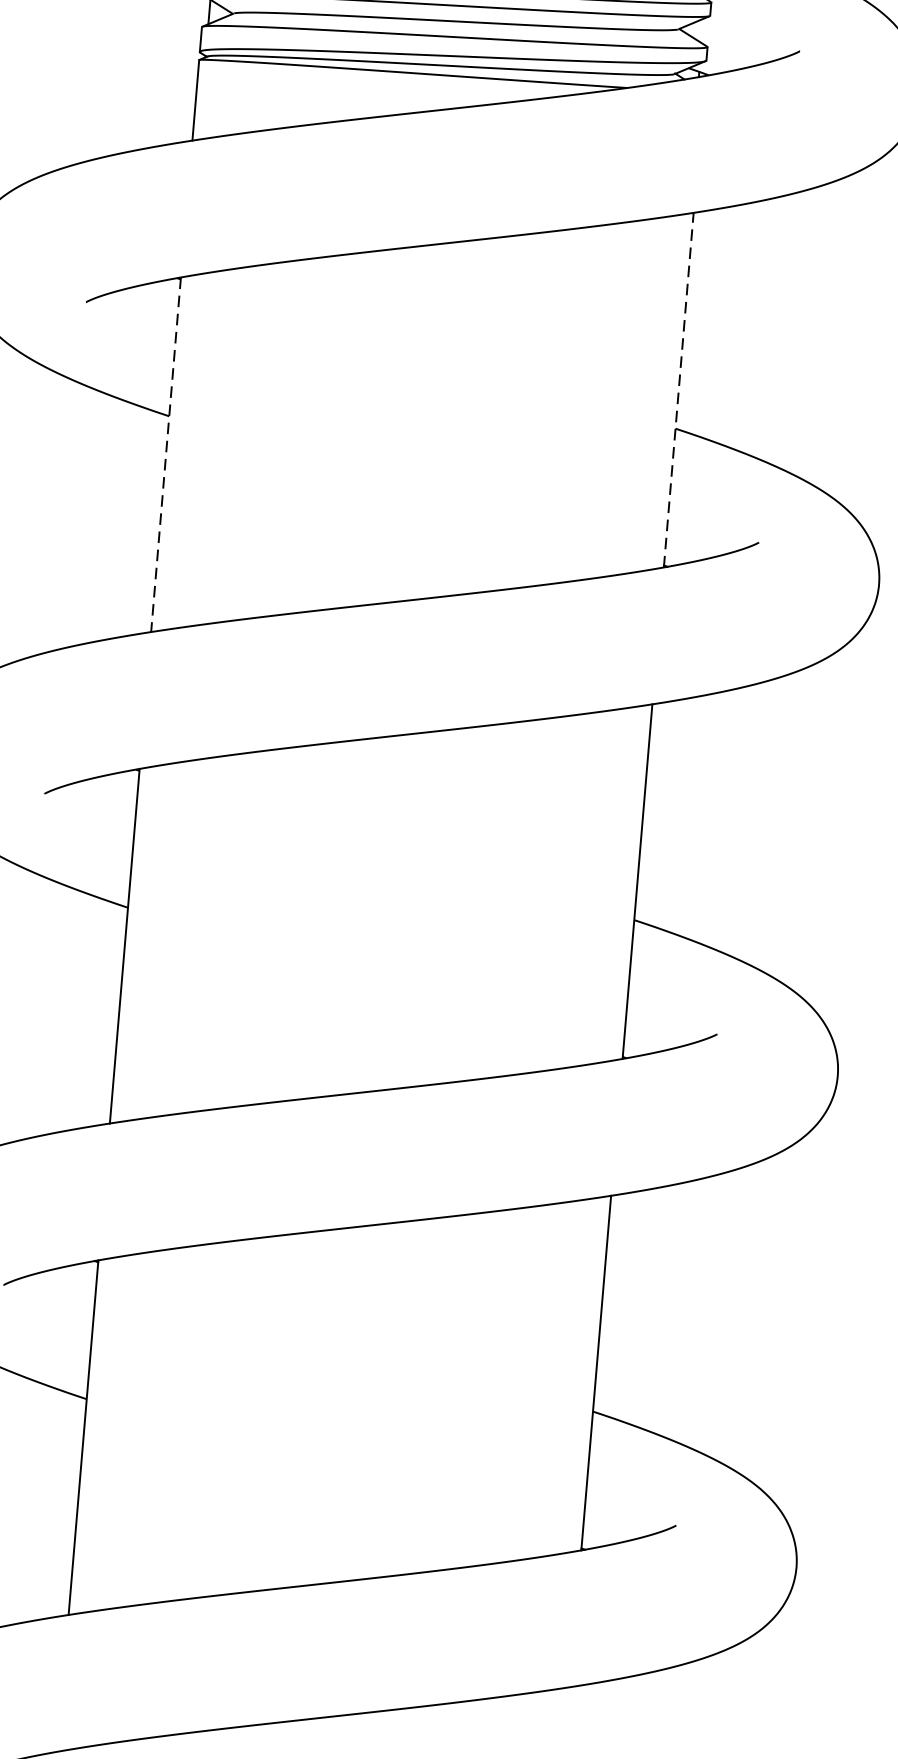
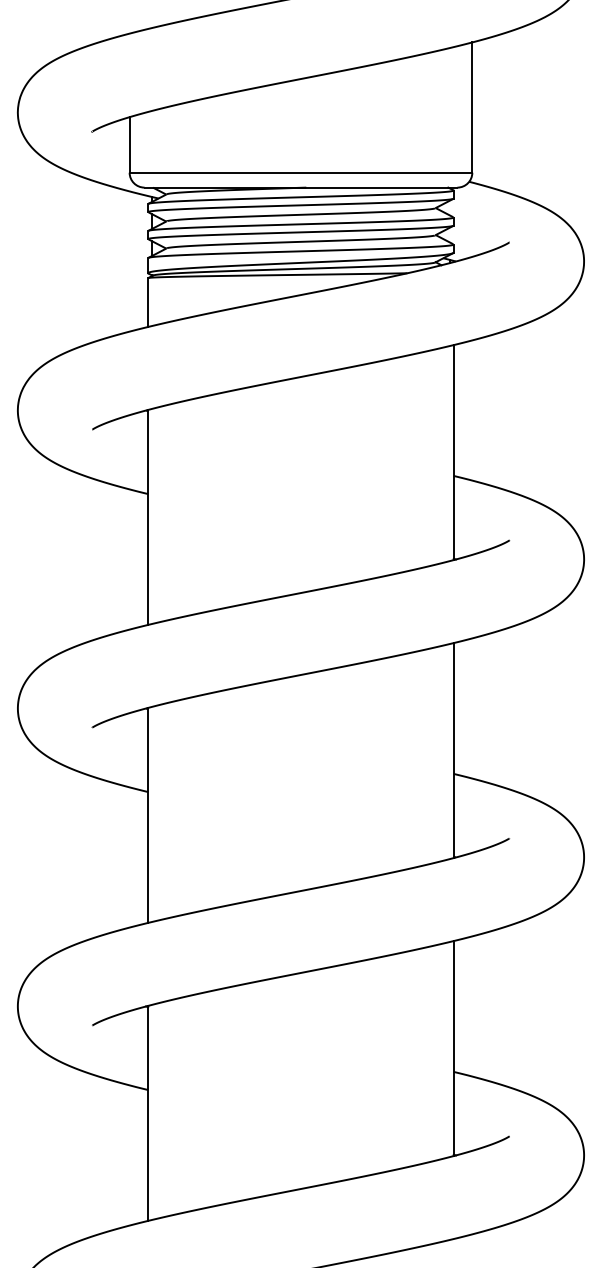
line: (678, 389) -> (453, 452), dashed -> solid
line: (166, 454) -> (148, 517), dashed -> solid

